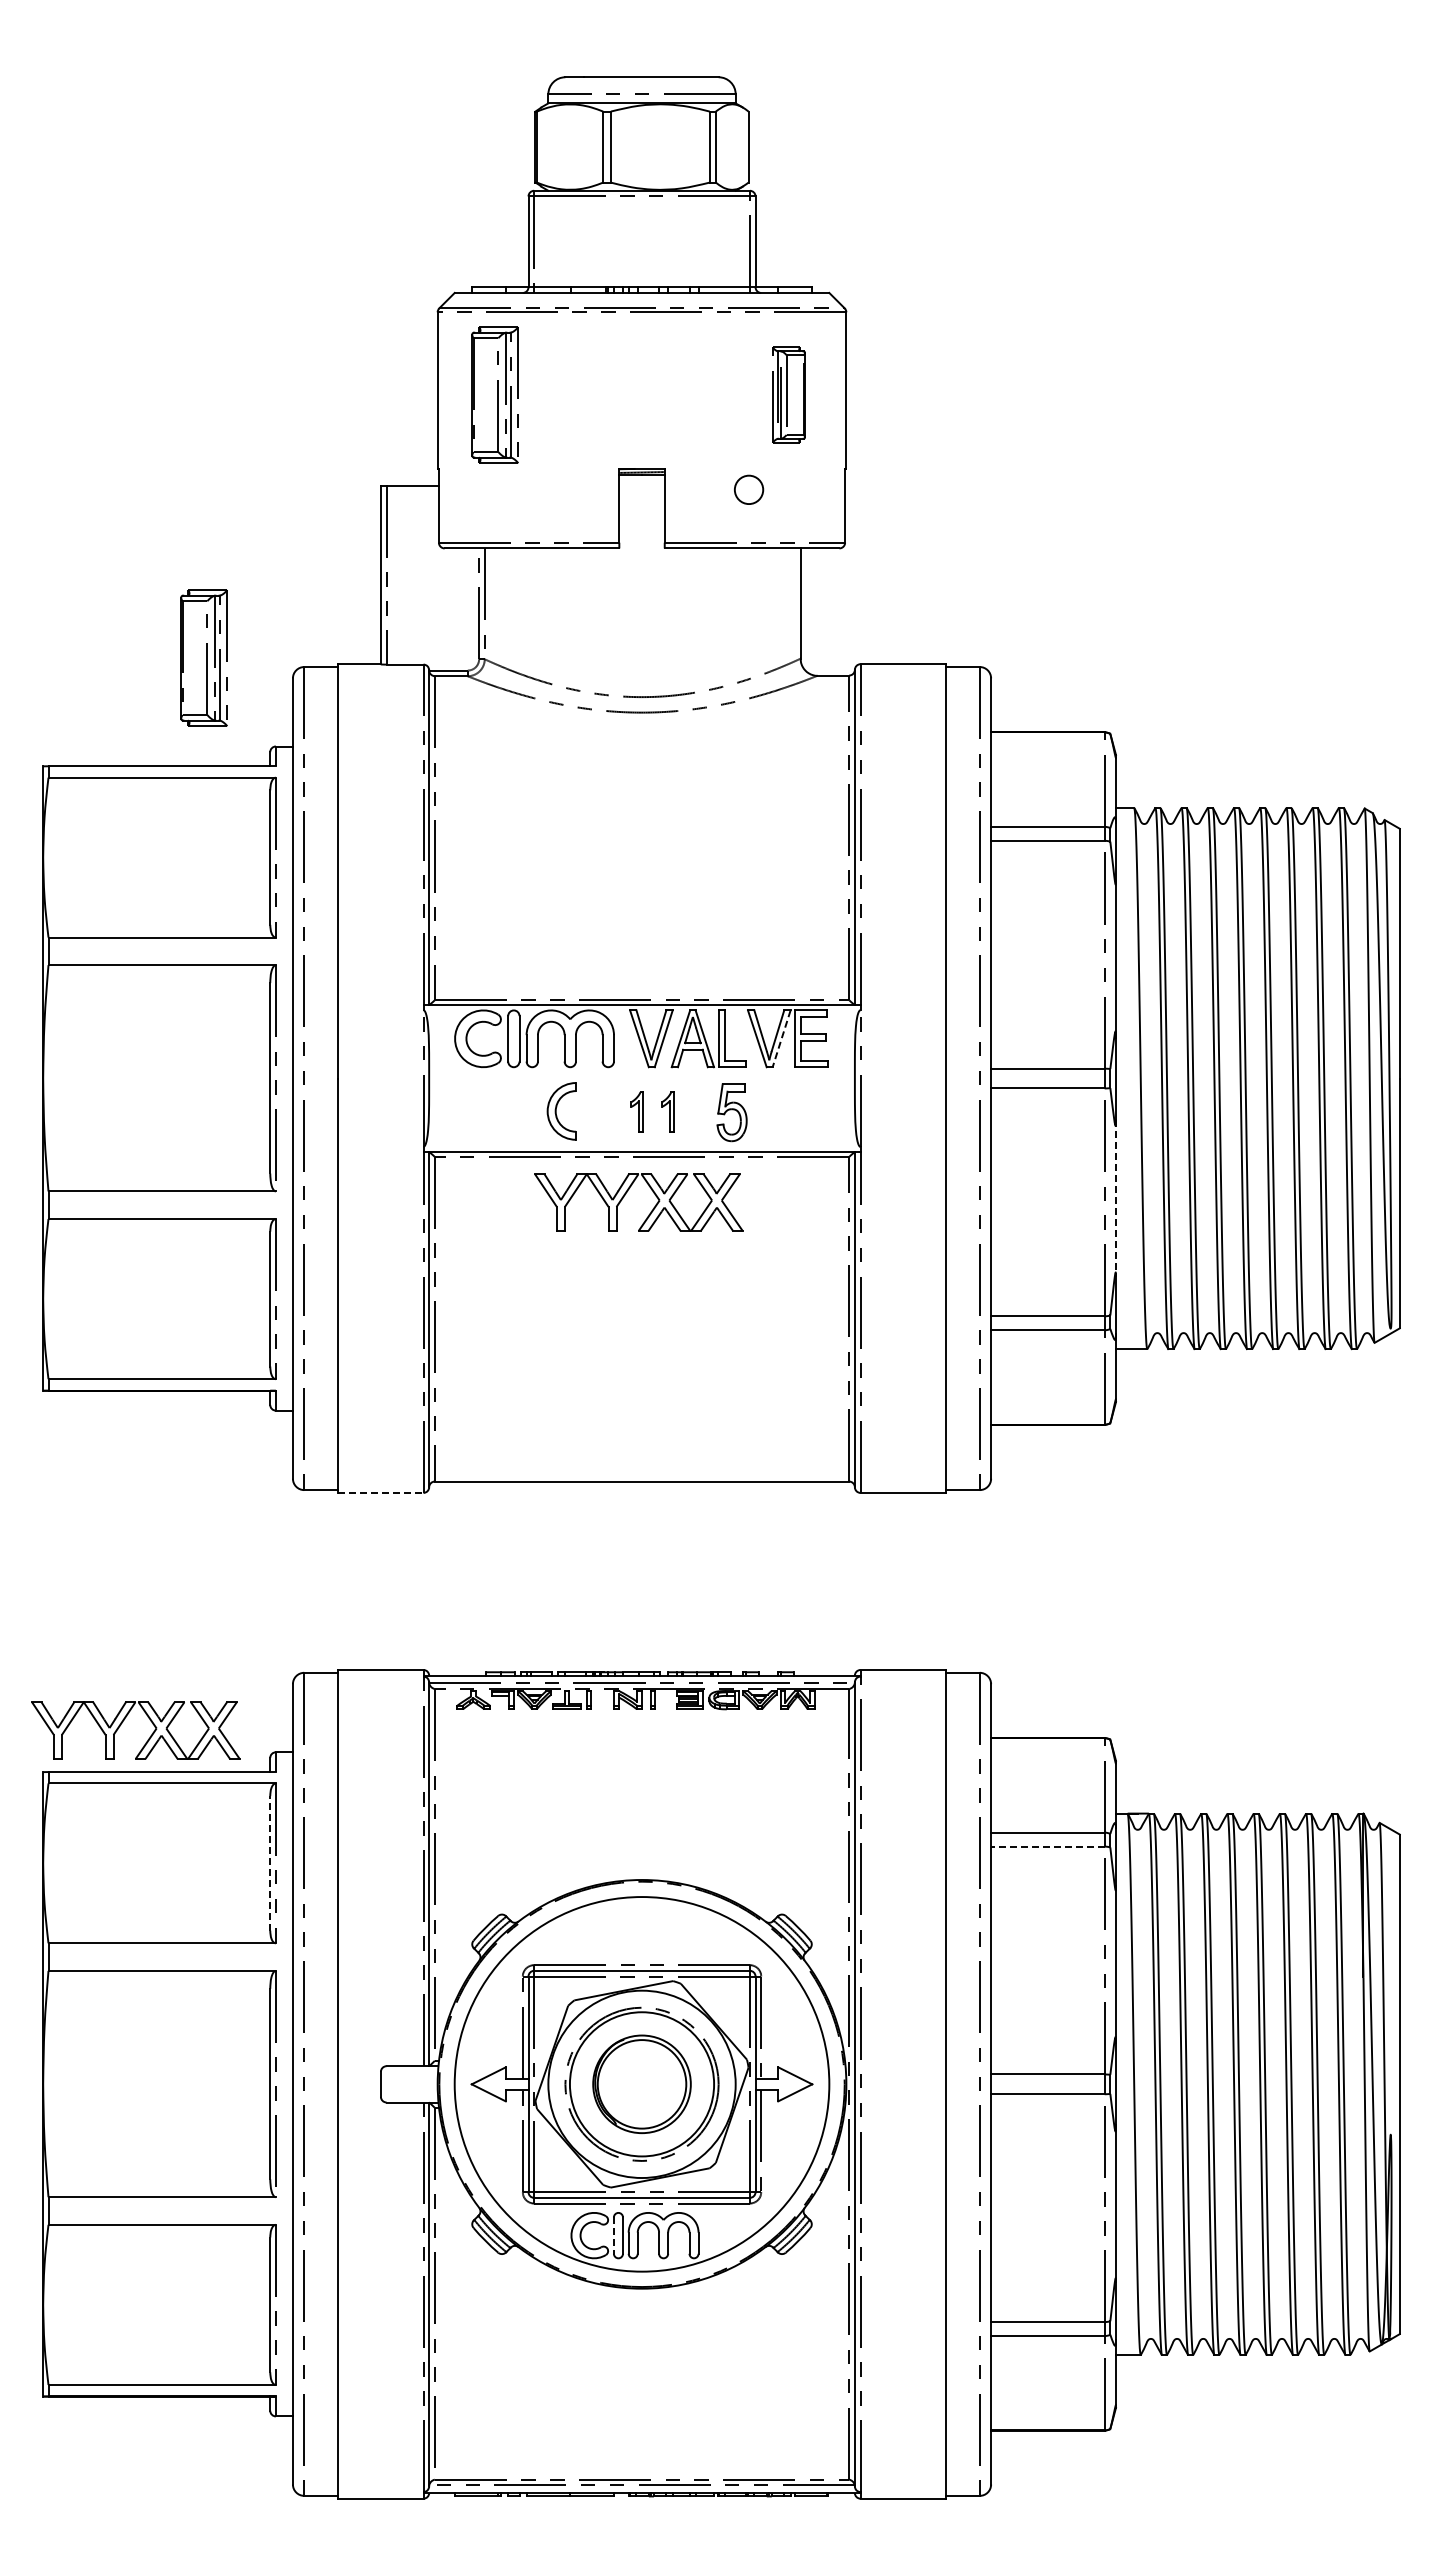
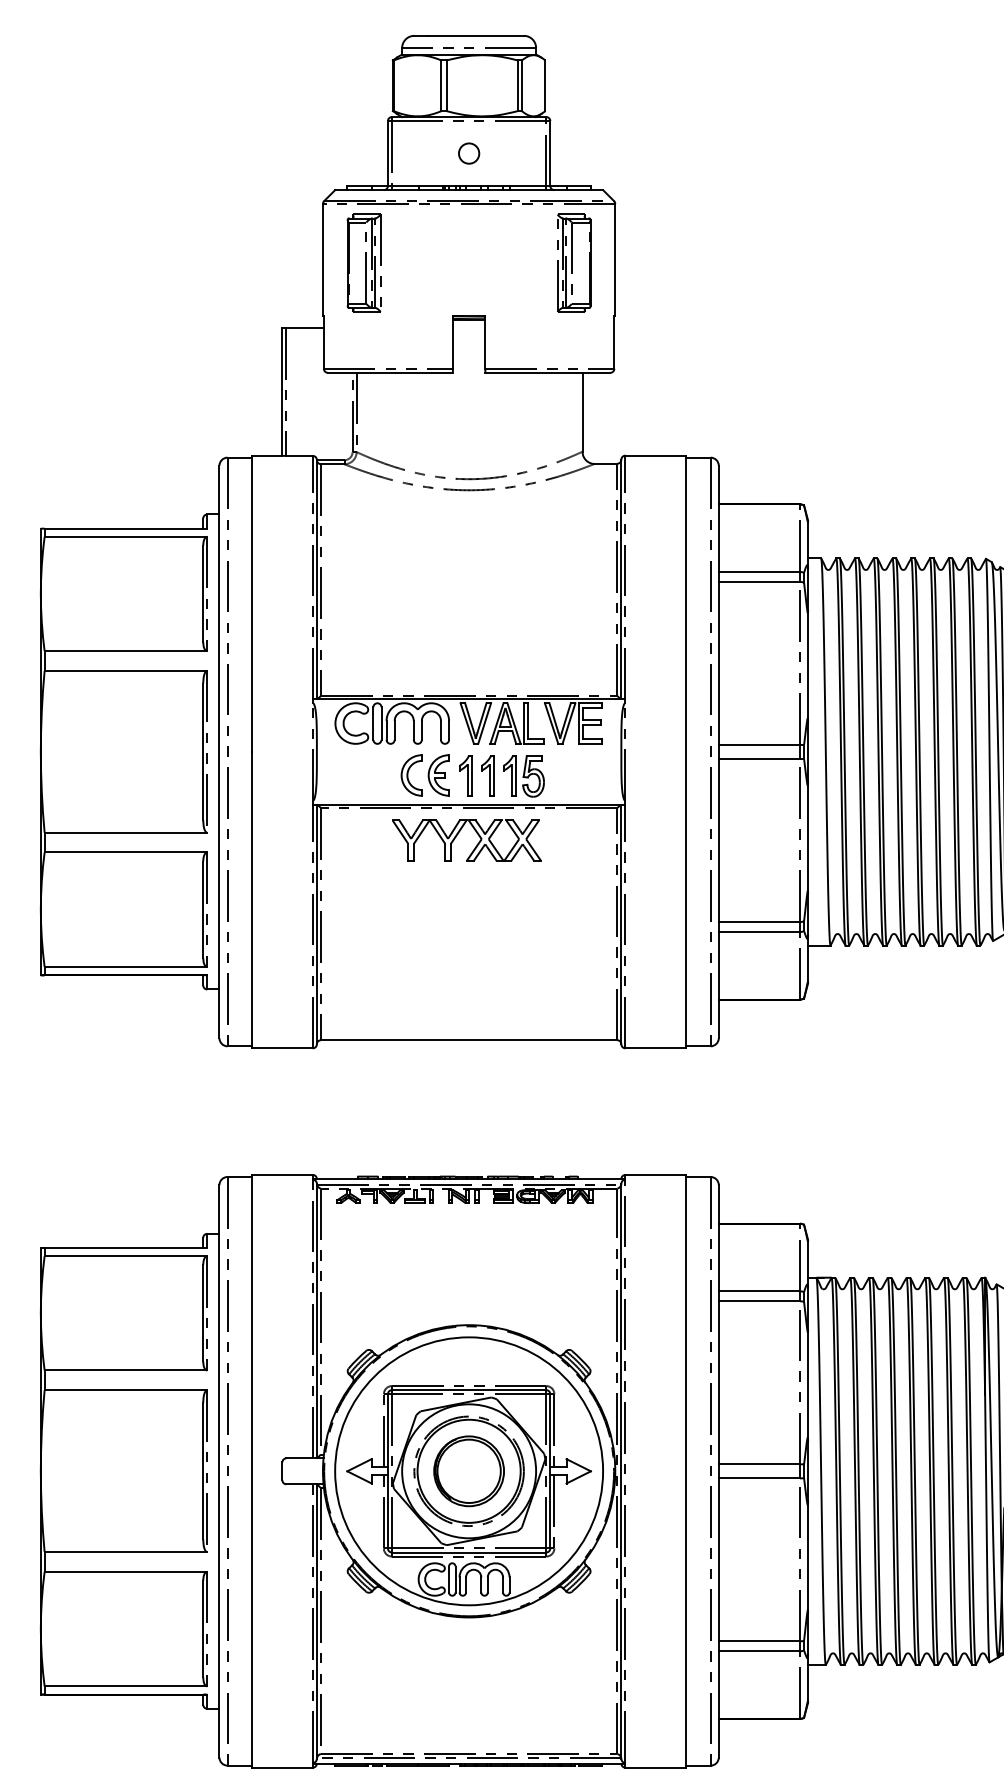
part: (788, 394) -> (573, 262), size x1.43
circle: (749, 489) -> (469, 153), moved
part: (203, 657) -> (155, 450), removed
line: (781, 1038) -> (568, 723), dashed -> solid
part: (599, 1111) -> (438, 775), added
part: (637, 1111) -> (465, 775), size x1.43
part: (667, 1111) -> (487, 775), size x1.43
part: (698, 1111) -> (509, 775), added
line: (1116, 1198) -> (808, 837), dashed -> solid
line: (380, 1492) -> (282, 1048), dashed -> solid
part: (123, 1722) -> (98, 1212), removed
line: (1047, 1846) -> (759, 1301), dashed -> solid
line: (270, 1862) -> (203, 1312), dashed -> solid
line: (613, 2236) -> (448, 1580), dashed -> solid

